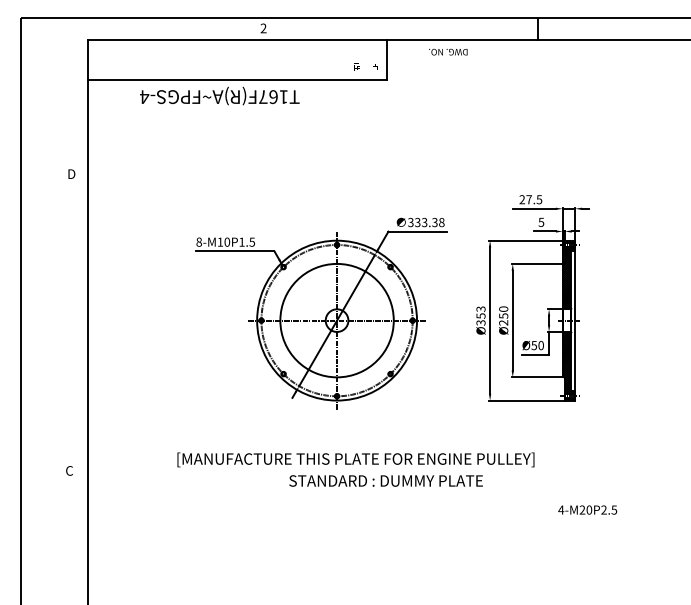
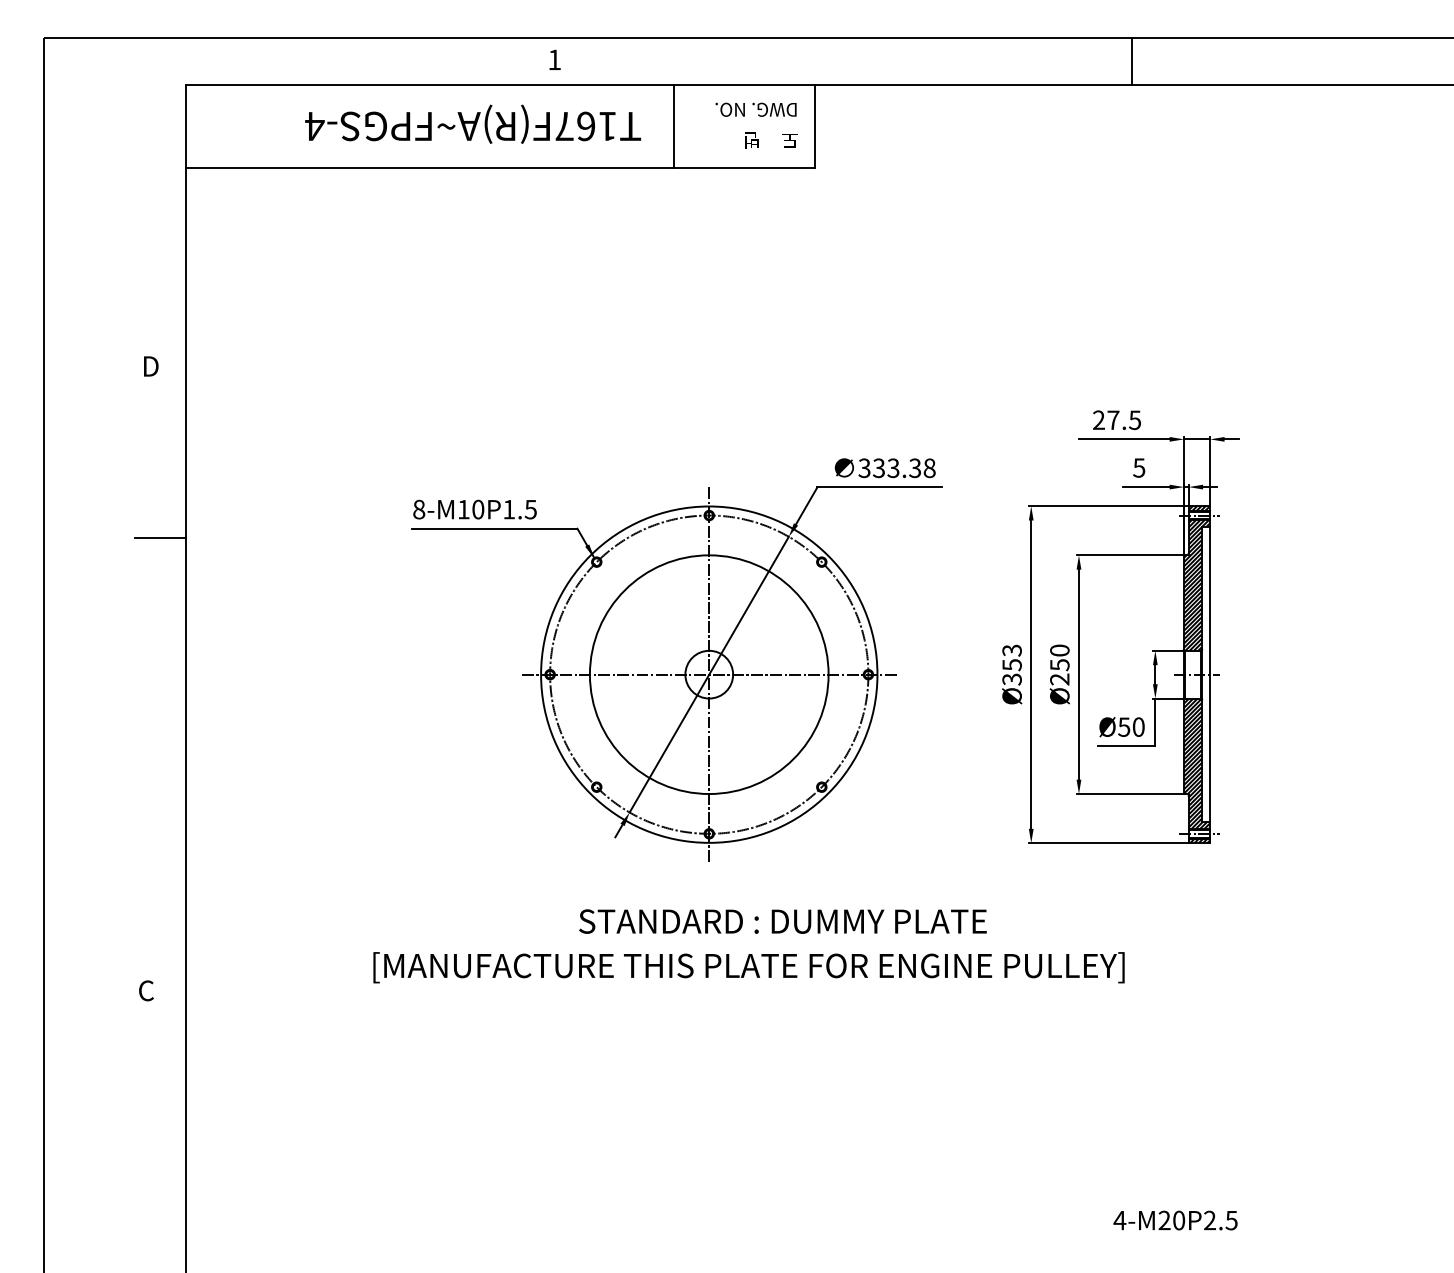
text: (263, 28) -> (554, 59), 2 -> 1
text: (448, 51) -> (756, 108), moved
line: (320, 59) -> (674, 125), added
text: (219, 95) -> (472, 123), moved
line: (76, 255) -> (160, 537), added
text: (385, 480) -> (781, 920), moved
text: (587, 509) -> (1175, 1219), moved

